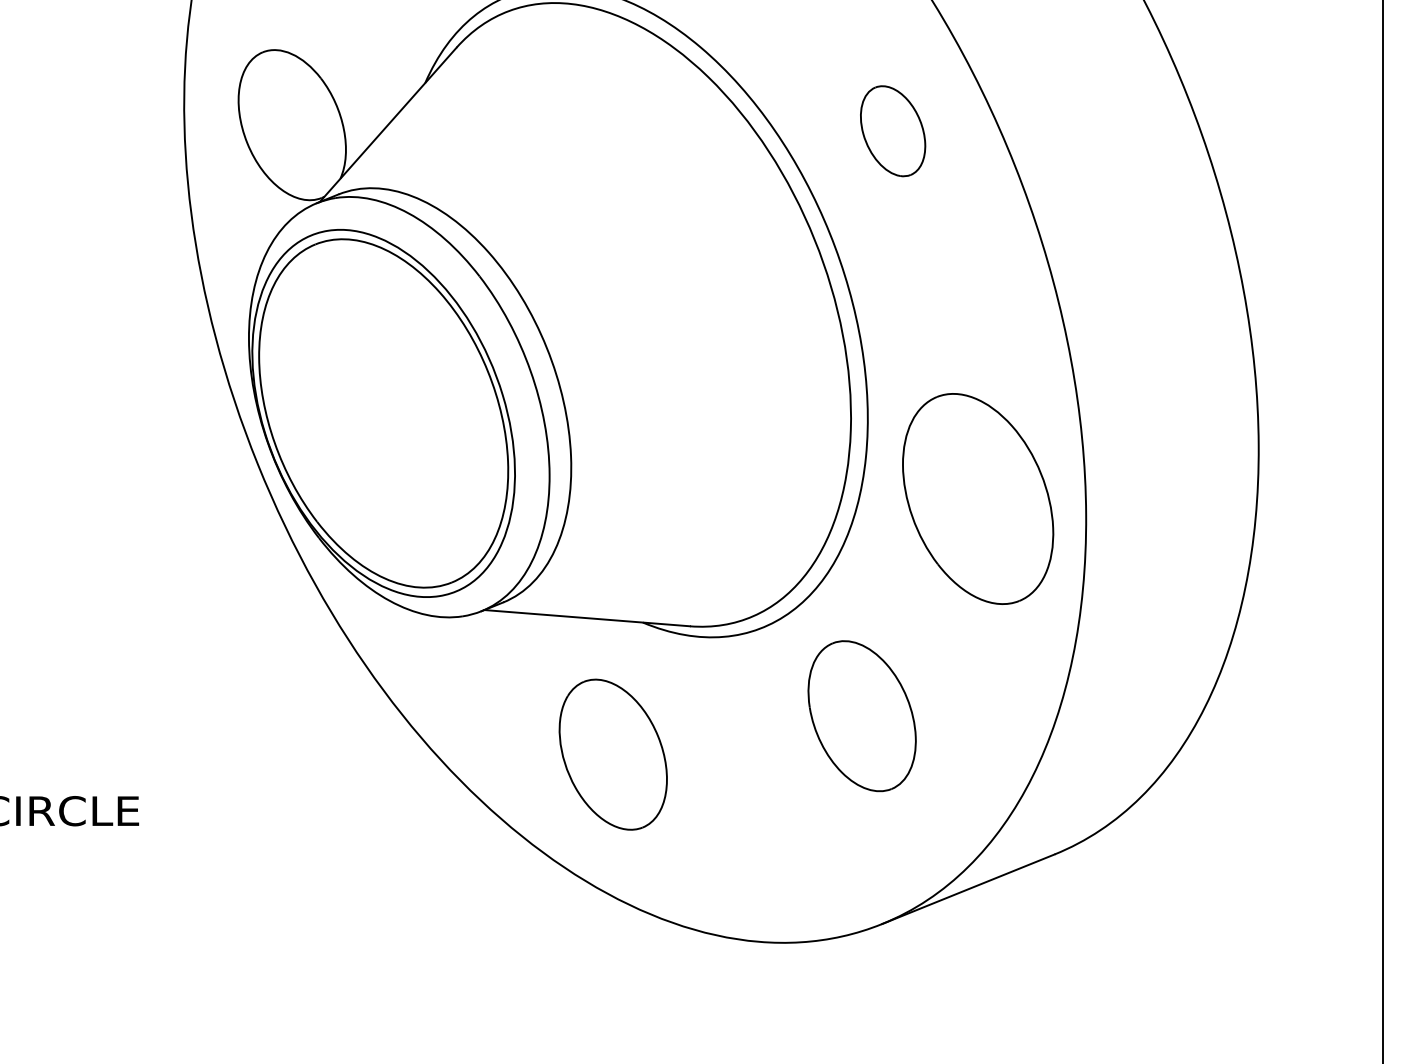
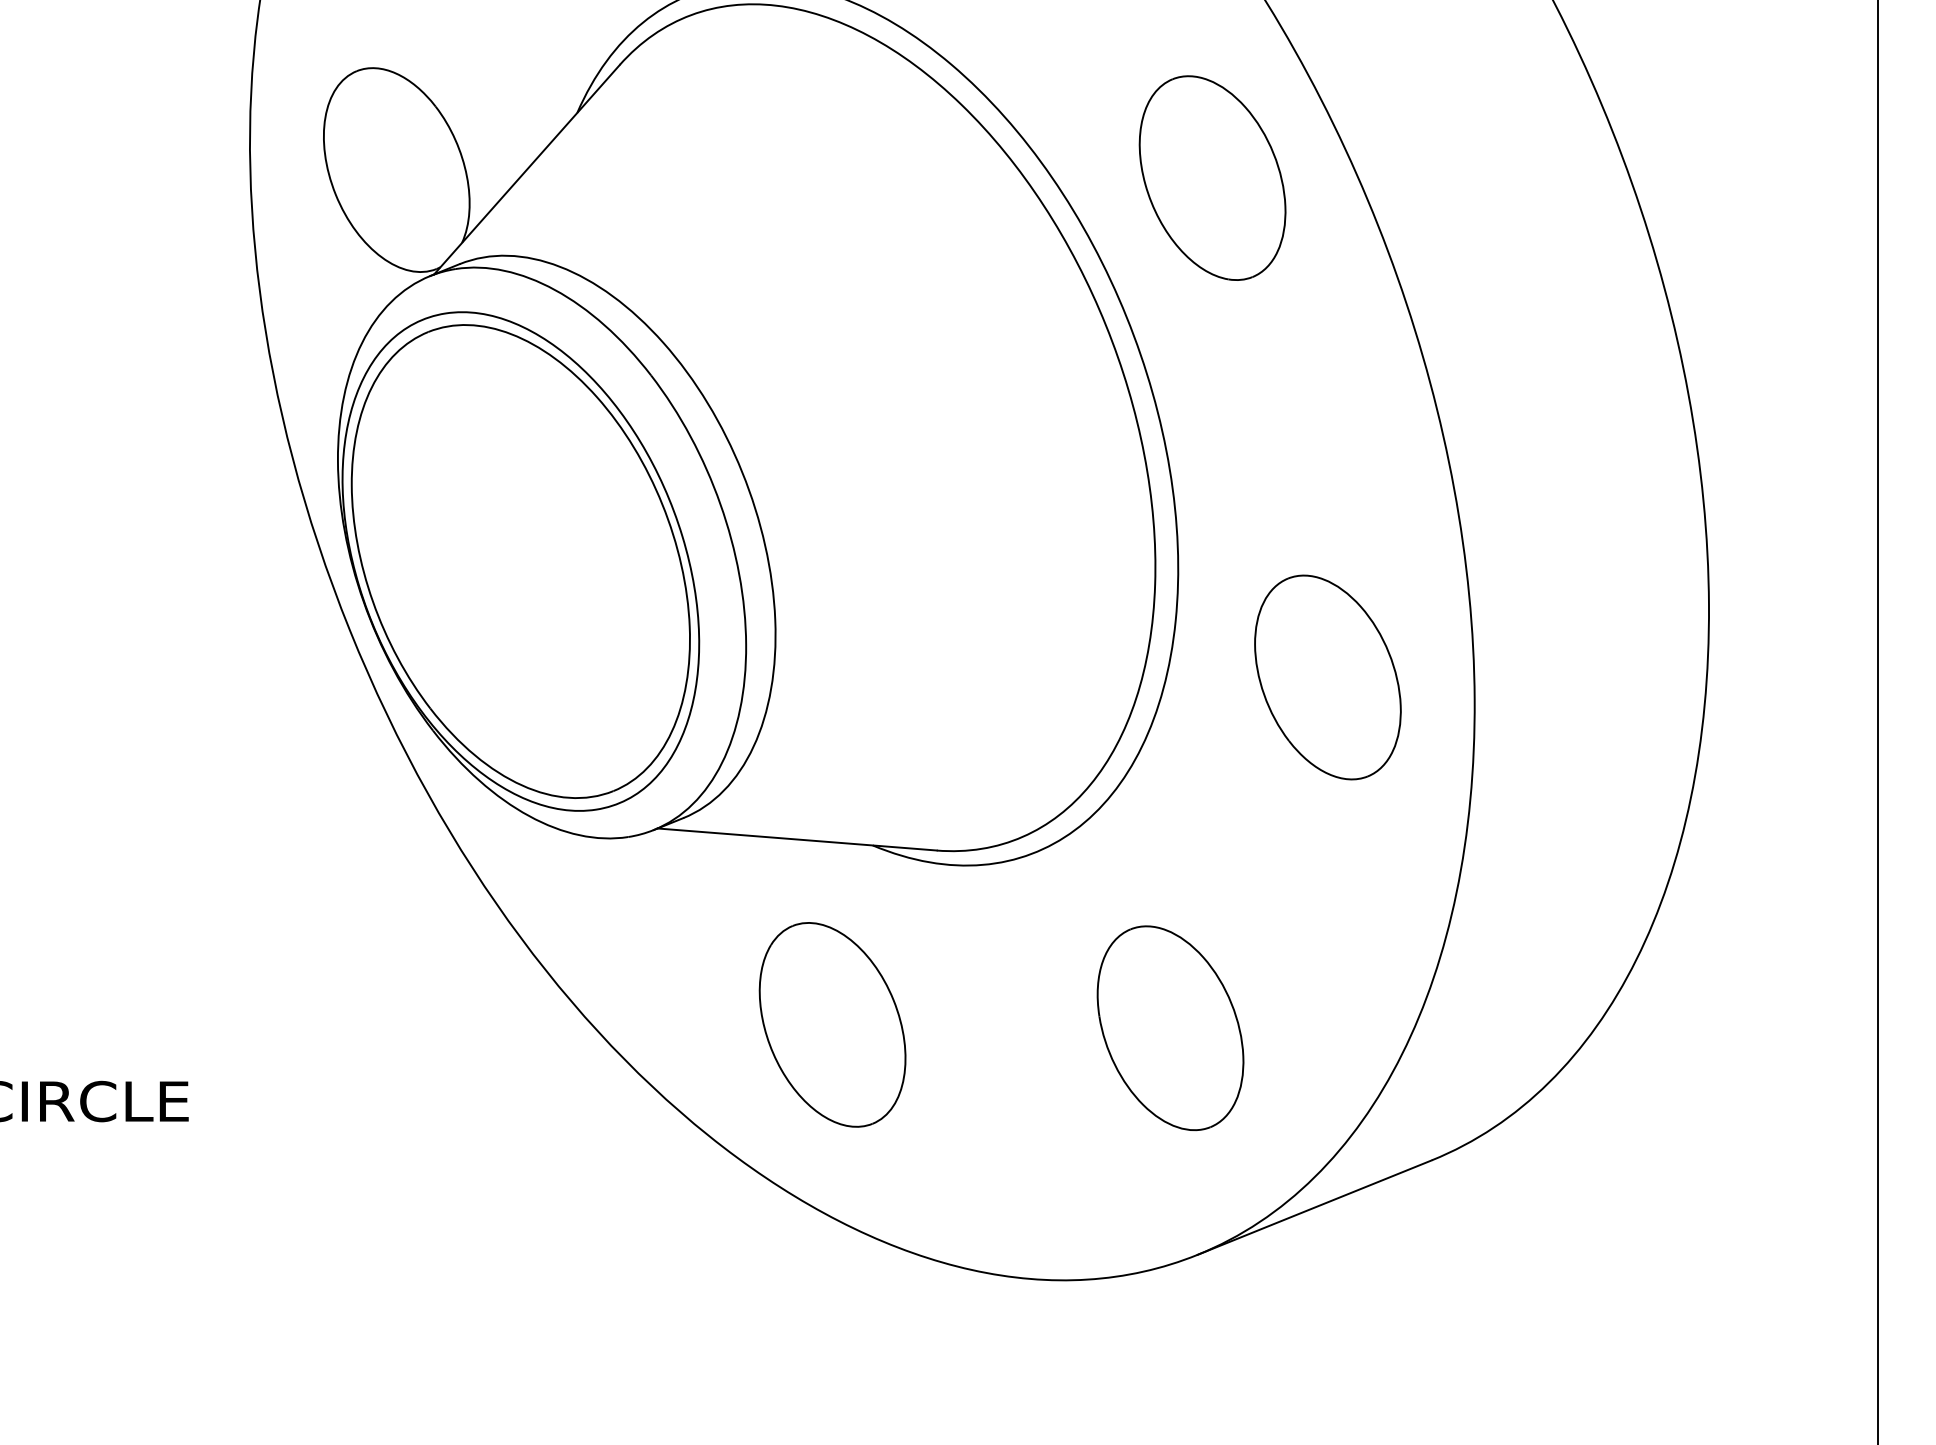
part: (892, 131) -> (1211, 178), size x1.67
part: (977, 498) -> (1327, 677), size x0.71
part: (861, 716) -> (1169, 1028), moved

